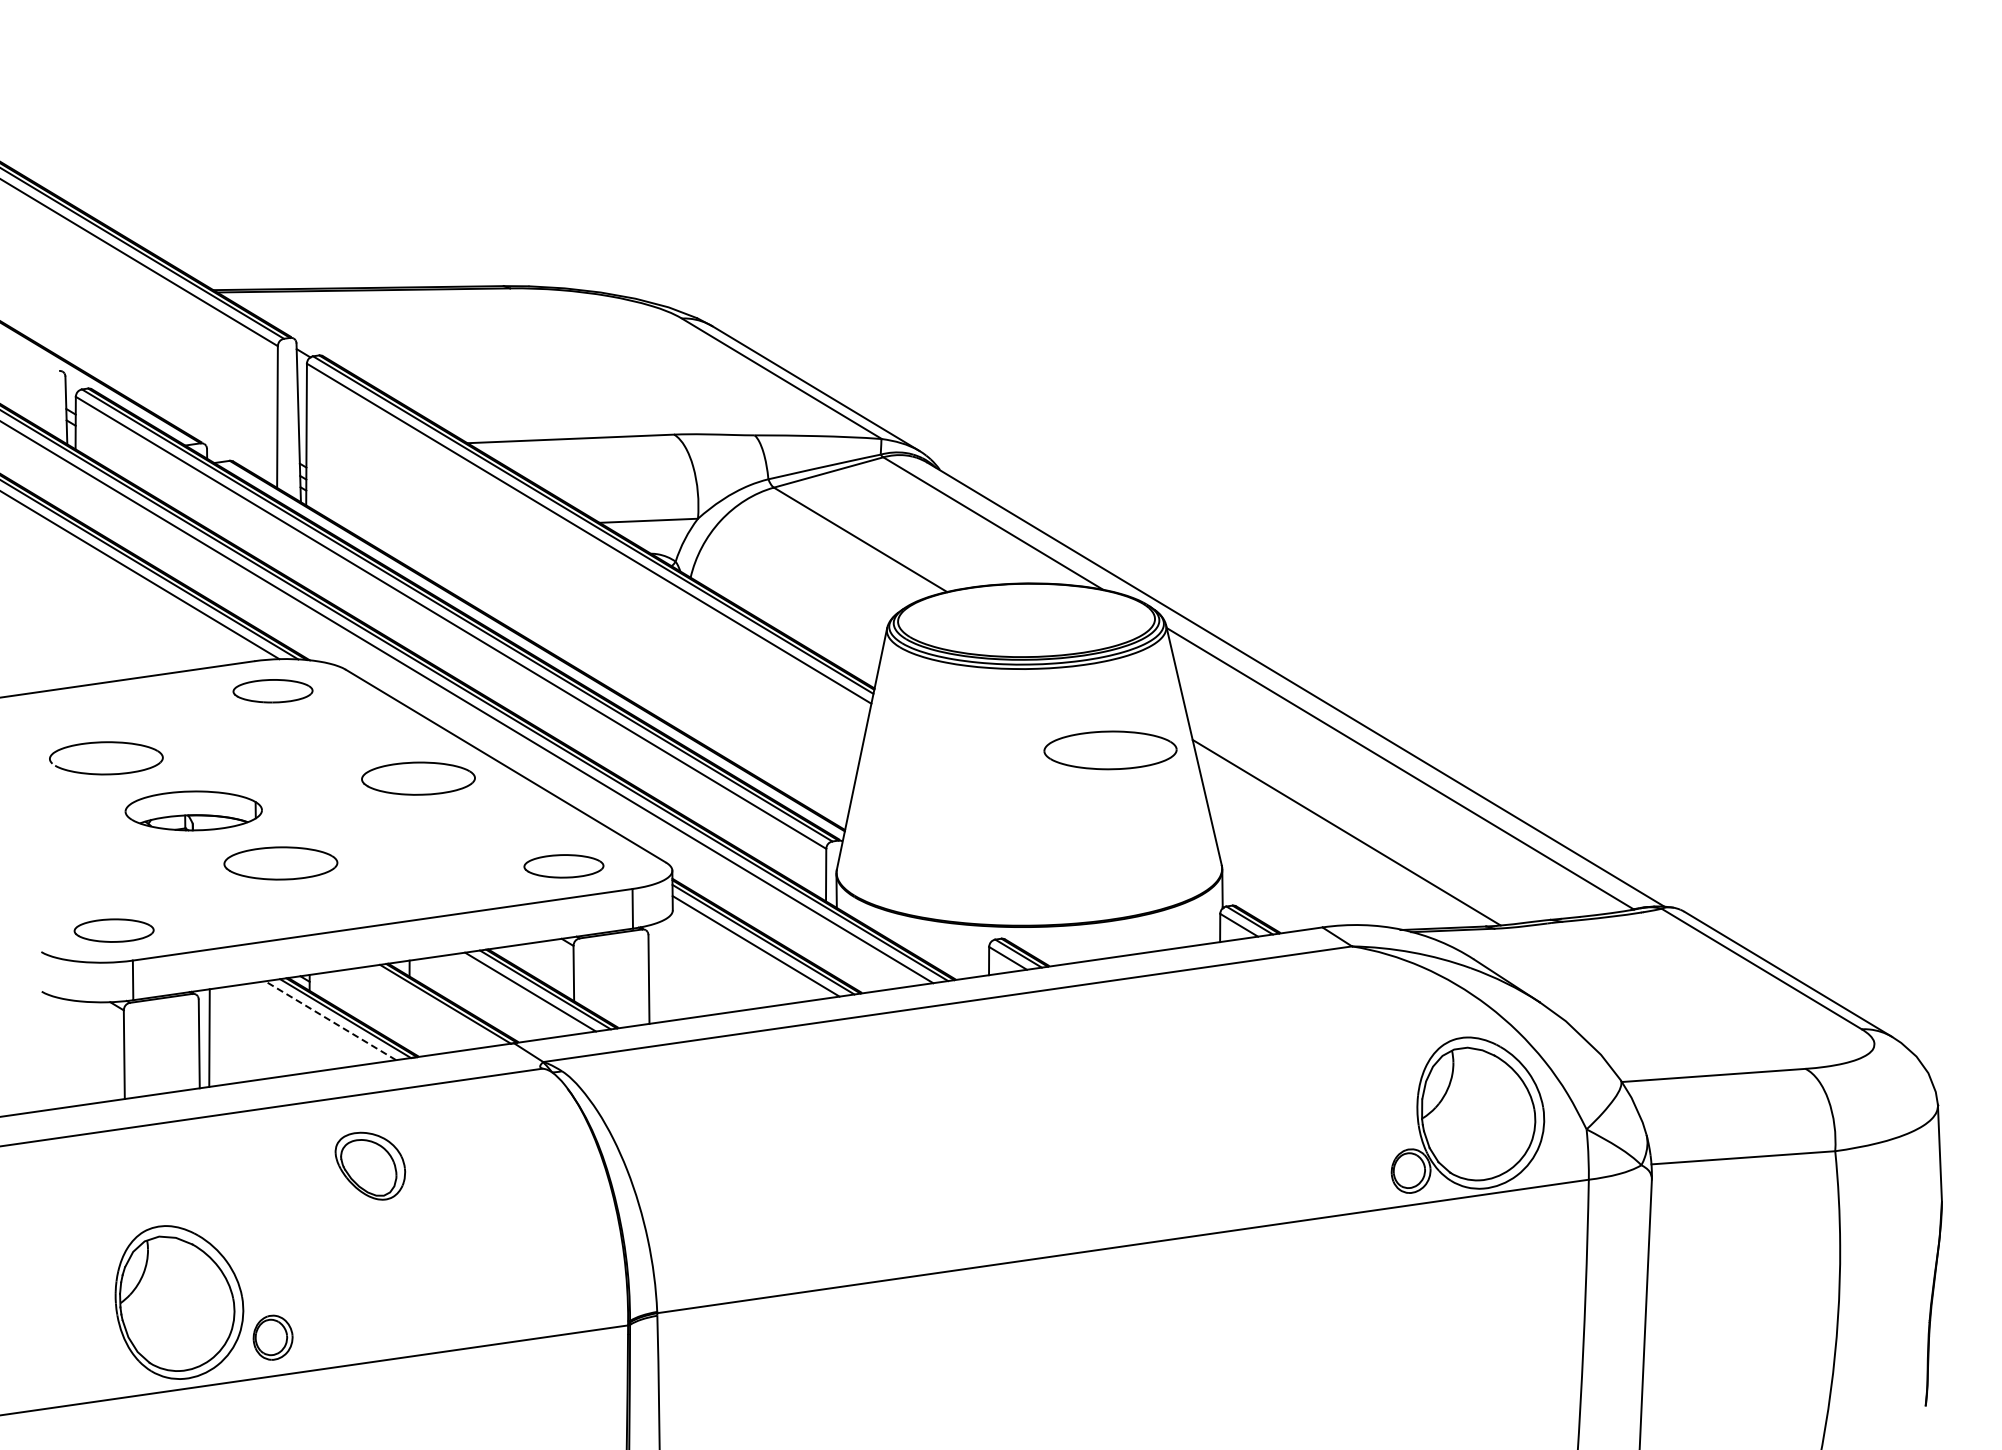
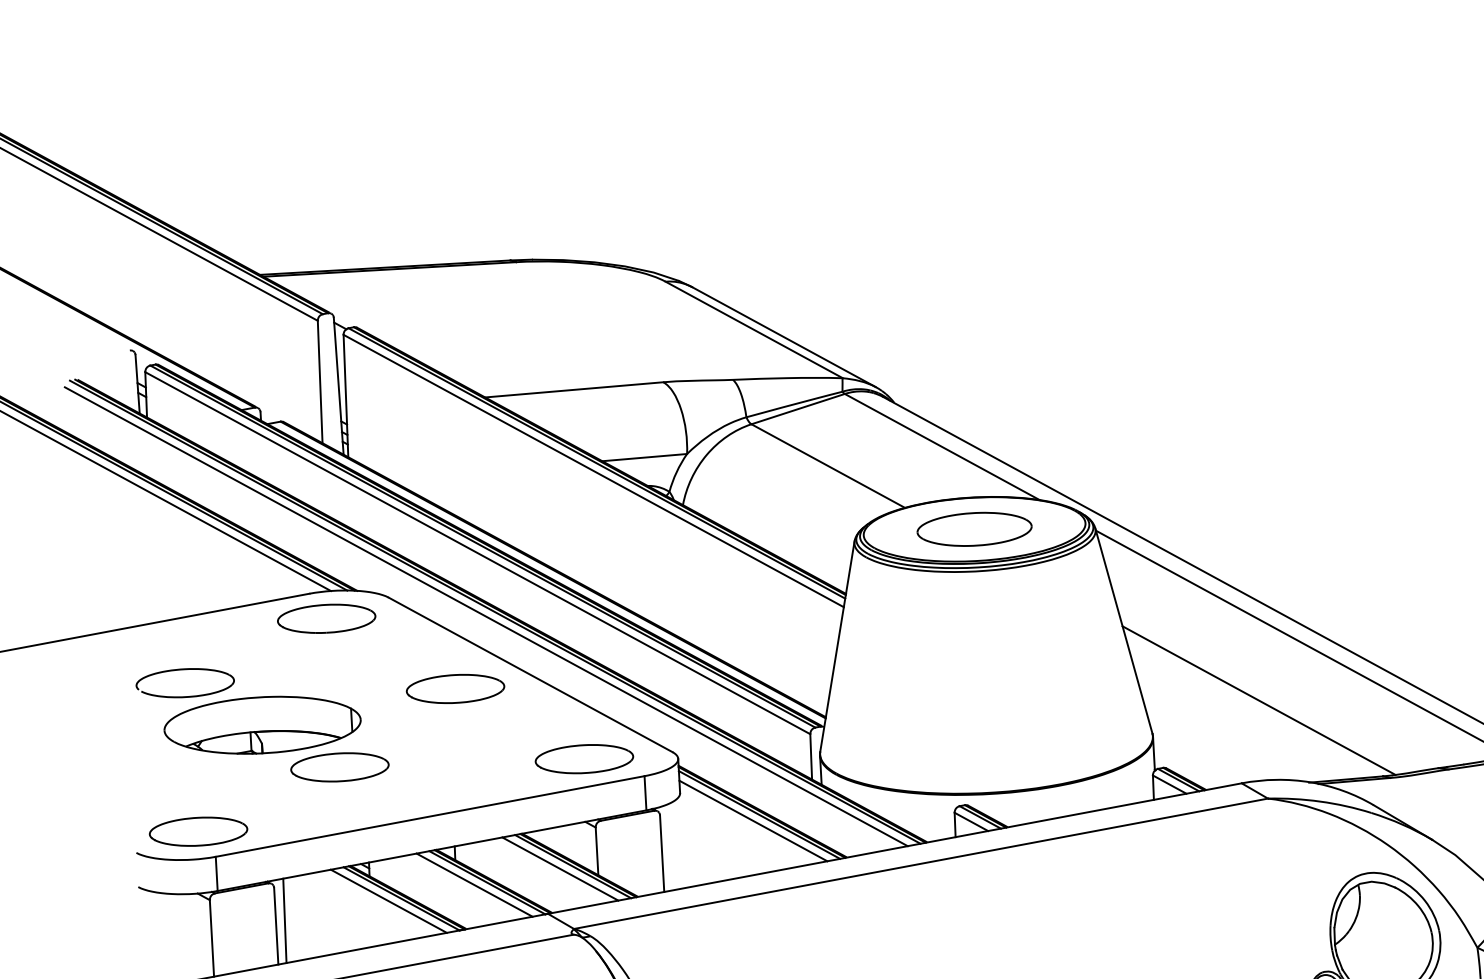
part: (272, 691) -> (326, 619), size x1.43
part: (1110, 750) -> (974, 529), moved
part: (193, 810) -> (262, 724), size x1.67
part: (563, 866) -> (584, 759), size x1.43
part: (113, 930) -> (197, 831), size x1.43
line: (430, 1005) -> (474, 884), added
line: (330, 1020) -> (388, 901), dashed -> solid

